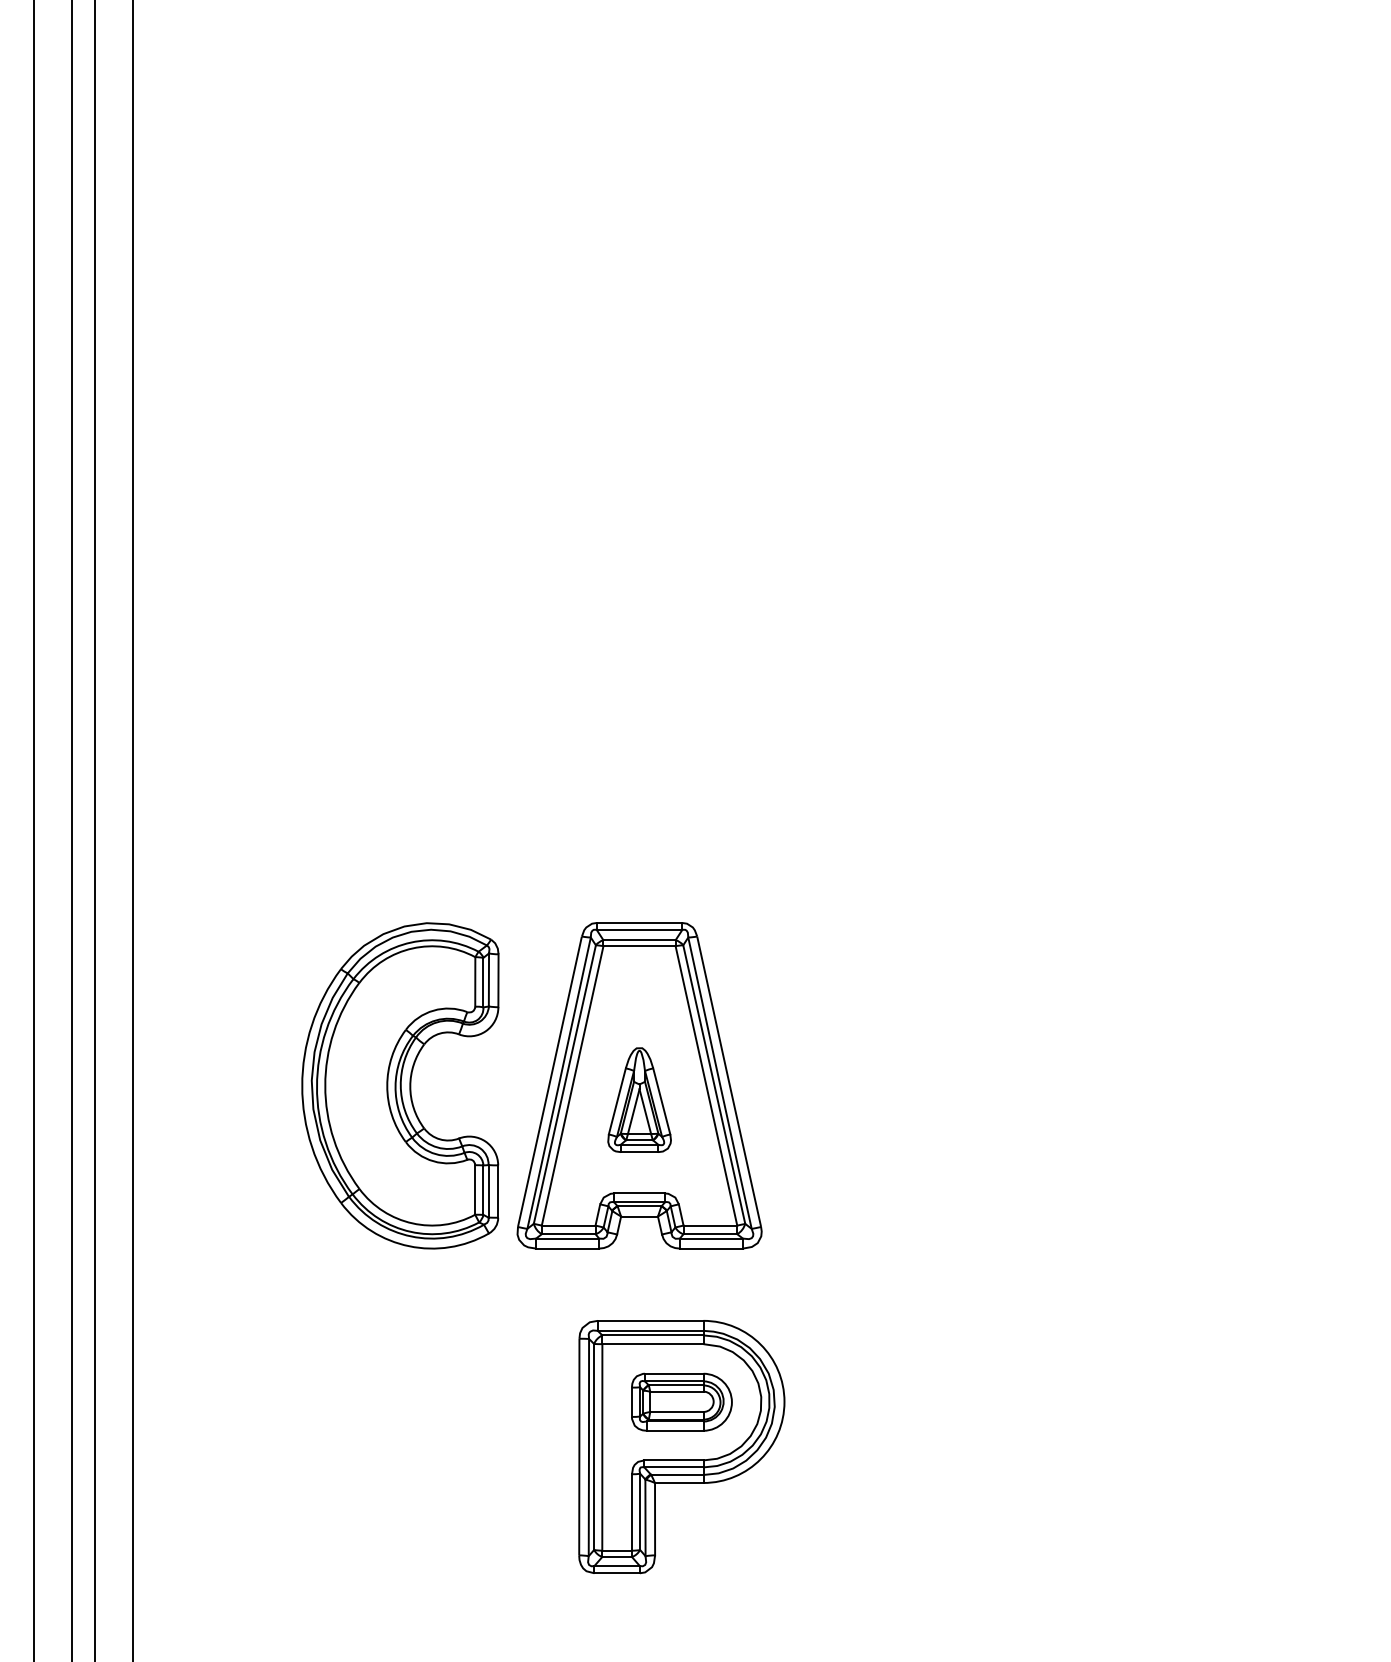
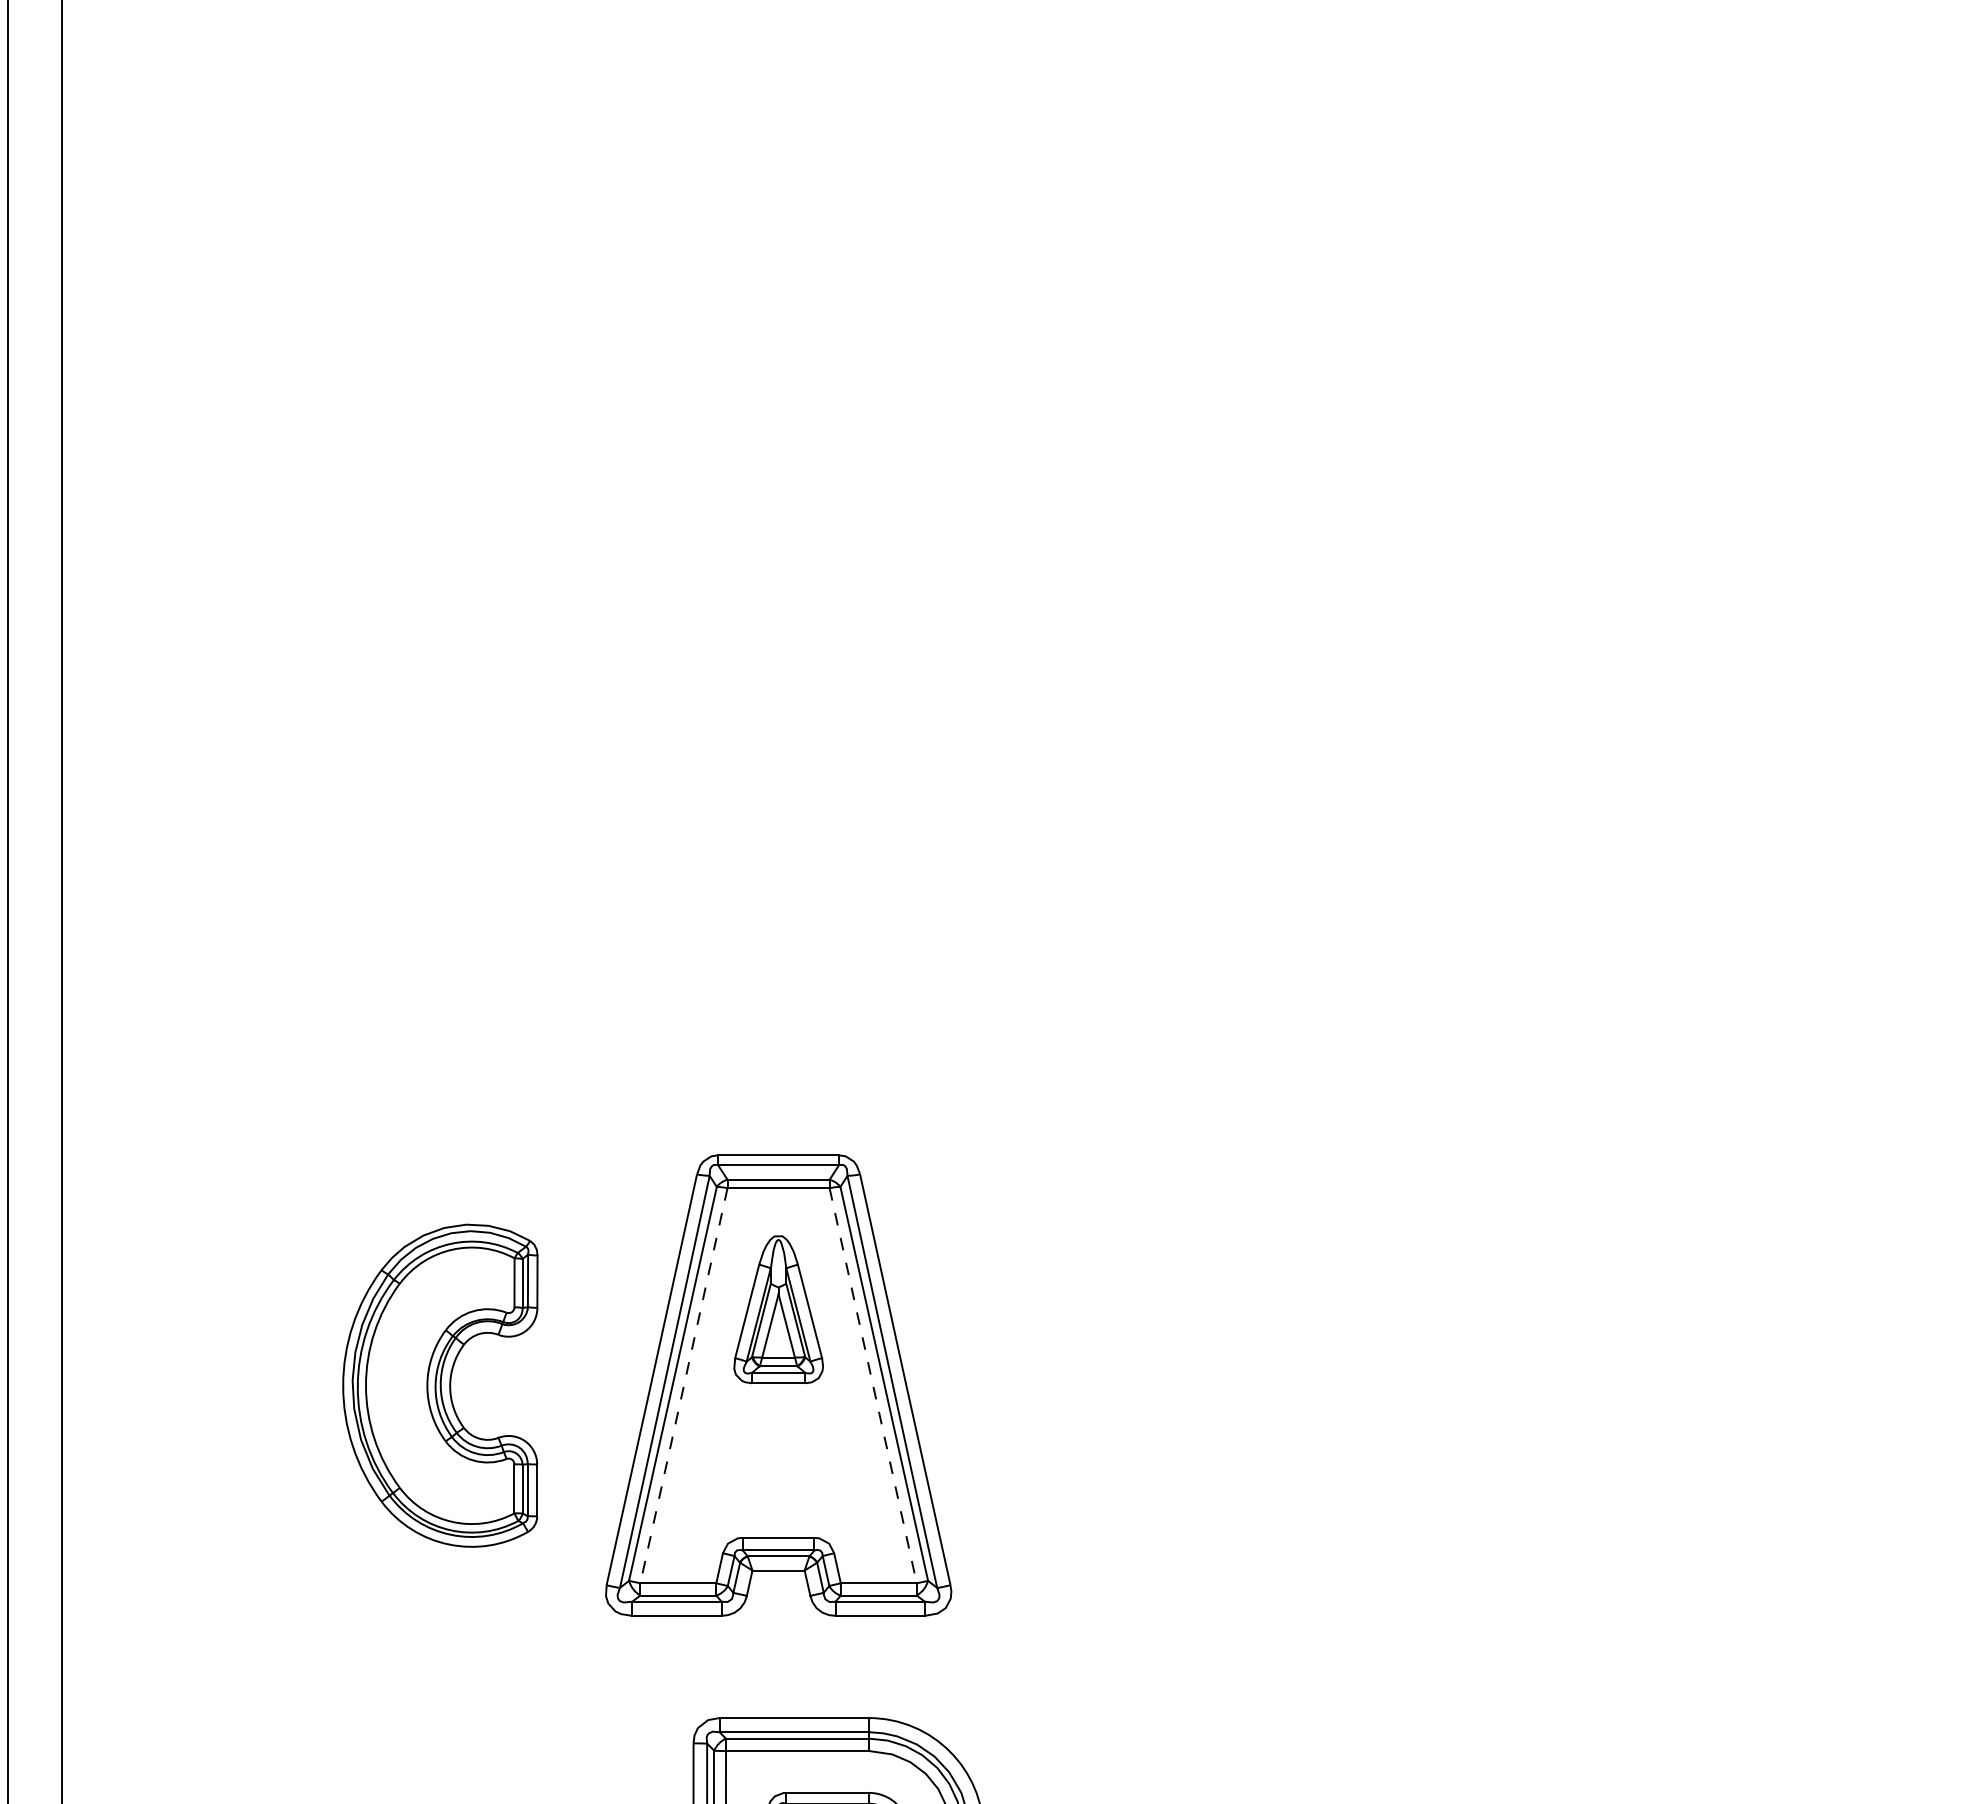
part: (400, 1085) -> (440, 1385), size x0.7
line: (572, 1086) -> (683, 1386), solid -> dashed
line: (706, 1086) -> (873, 1386), solid -> dashed
part: (639, 1099) -> (778, 1308), moved

